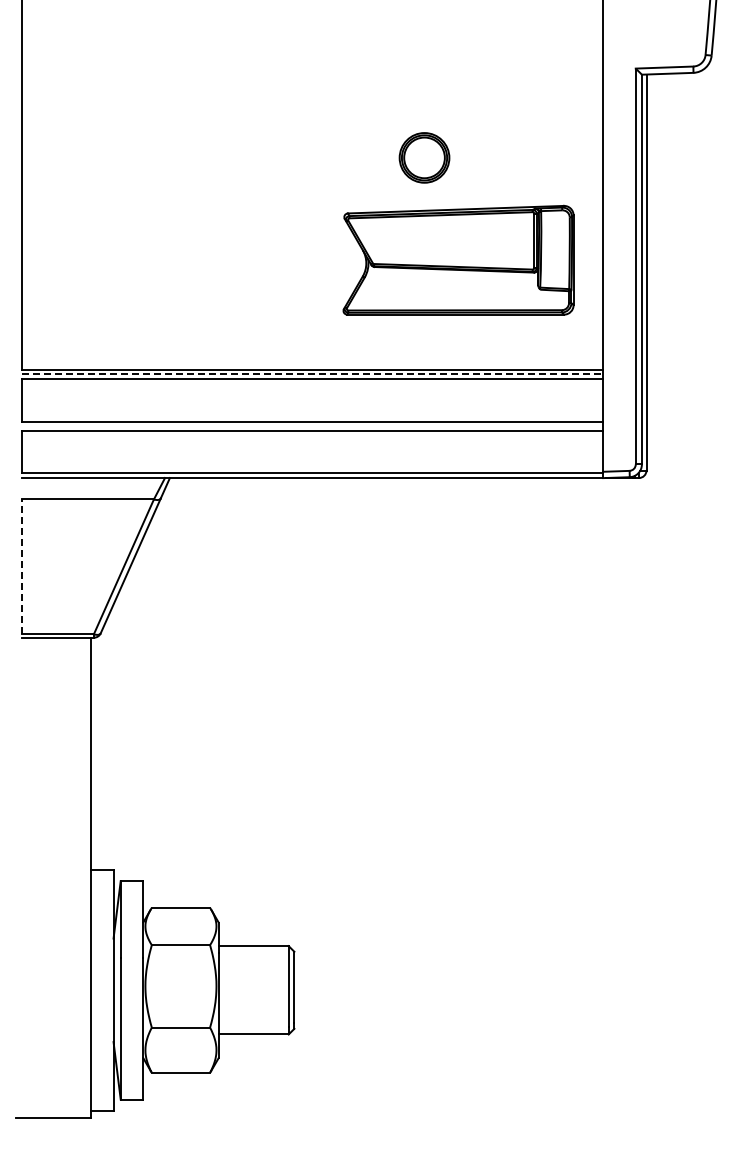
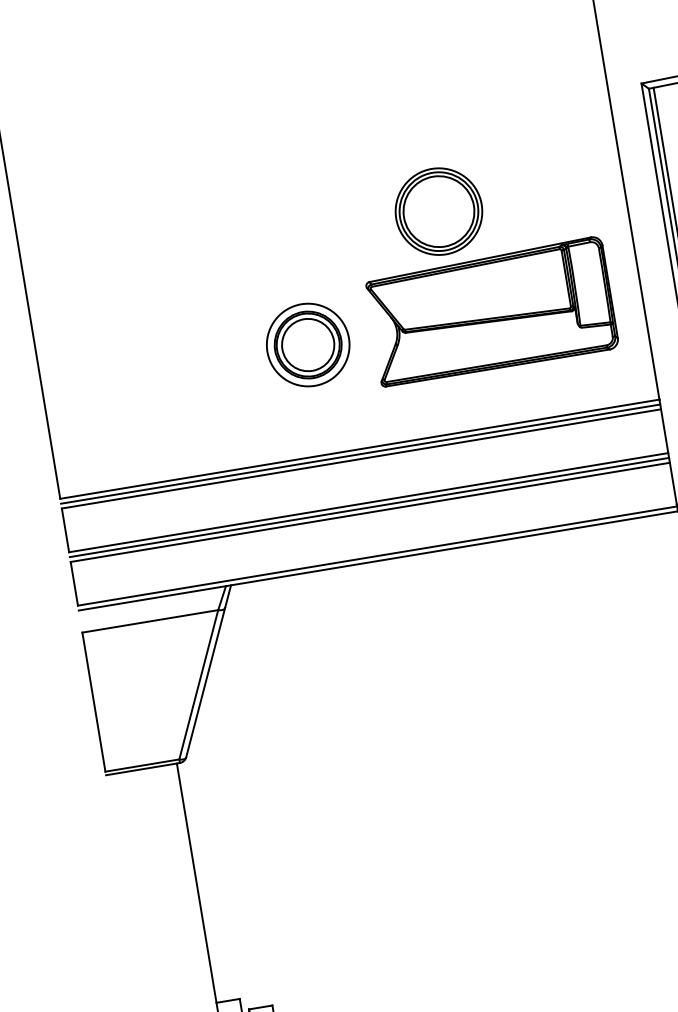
part: (424, 157) -> (438, 211), size x1.67
part: (279, 262) -> (307, 344), added
line: (313, 374) -> (361, 454), dashed -> solid
line: (312, 426) -> (369, 507), added
line: (22, 566) -> (94, 701), dashed -> solid

